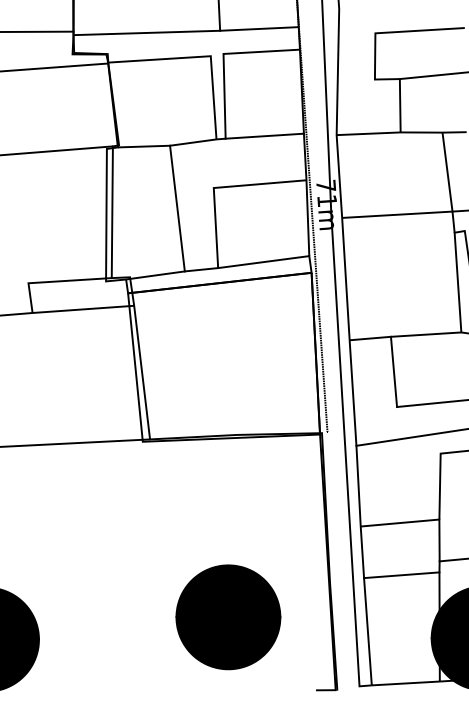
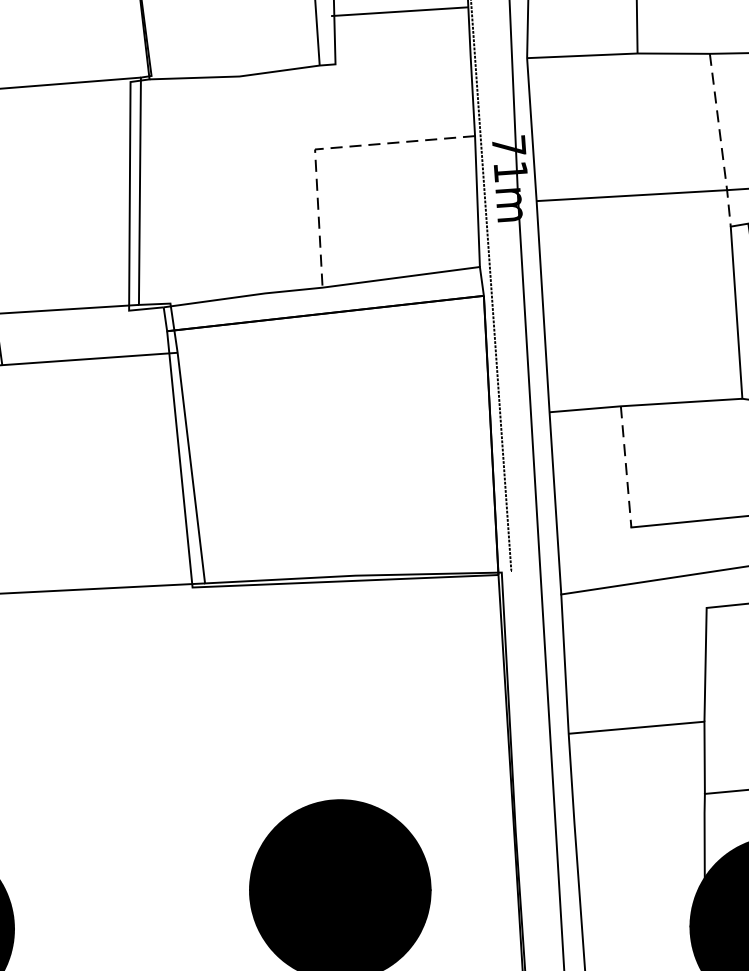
line: (264, 135) -> (399, 10), moved
line: (449, 183) -> (721, 141), solid -> dashed
line: (219, 187) -> (324, 148), solid -> dashed
line: (177, 208) -> (252, 184), removed
line: (394, 372) -> (626, 467), solid -> dashed
line: (401, 575) -> (639, 818), removed

